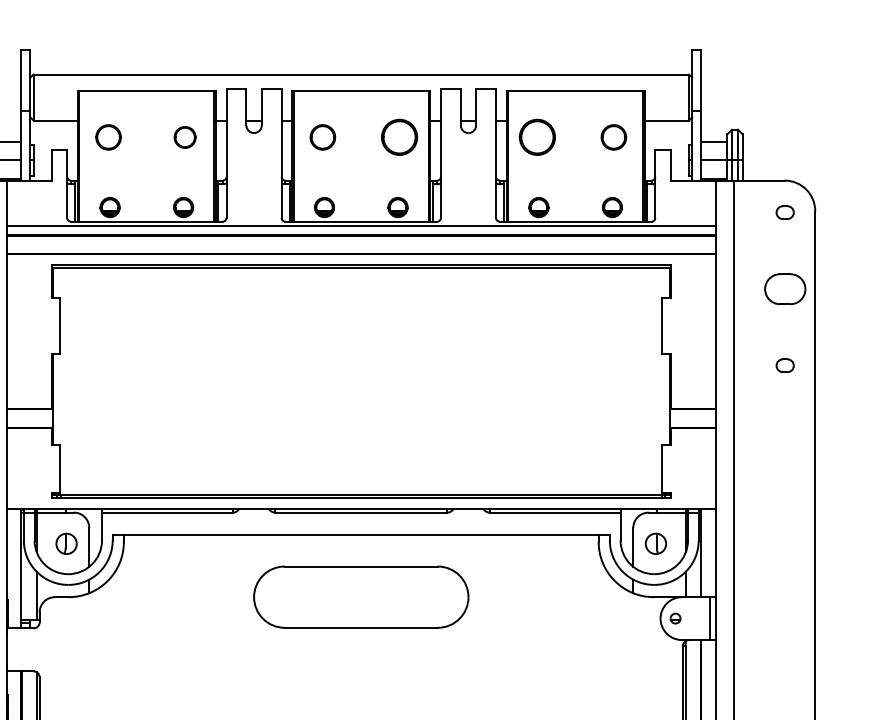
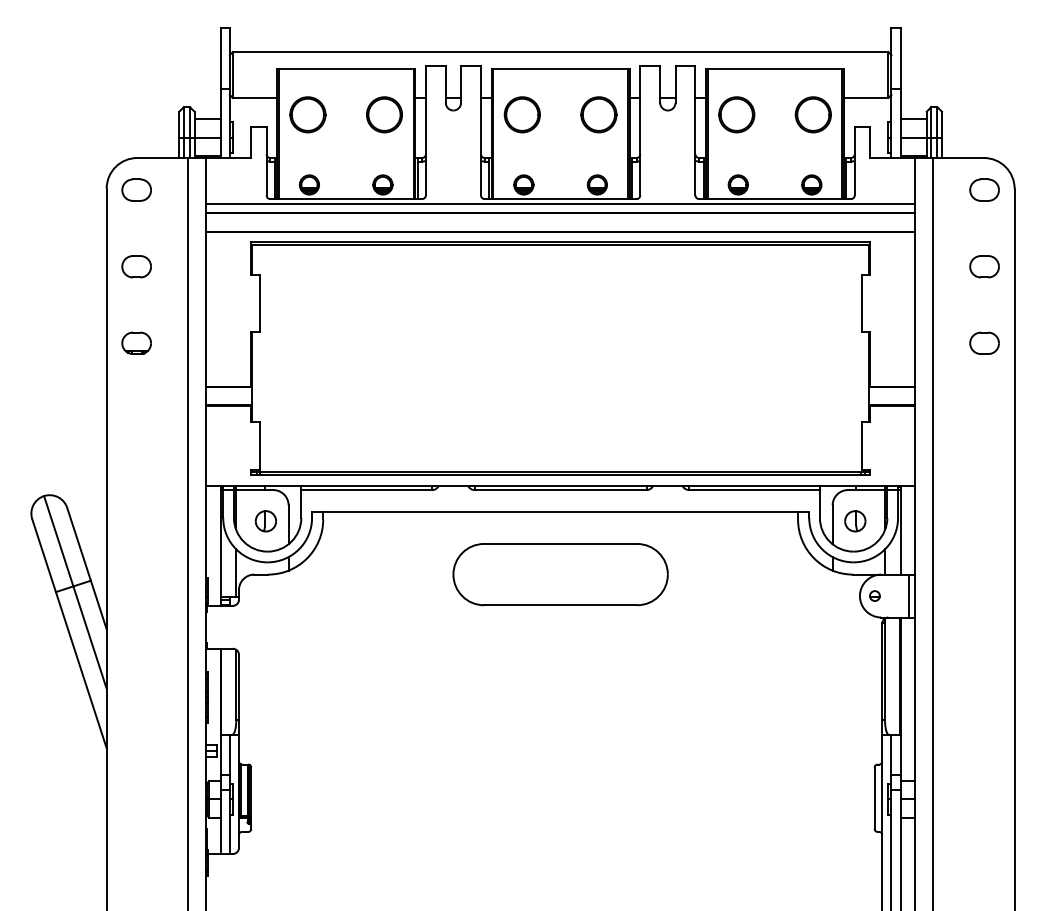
part: (108, 137) -> (307, 114), size x1.43
part: (185, 137) -> (384, 114), size x1.67
part: (322, 137) -> (521, 114), size x1.43
part: (613, 137) -> (812, 114), size x1.43
part: (785, 212) -> (984, 189), size x1.67
part: (785, 289) -> (984, 266), size x0.71
part: (785, 365) -> (984, 342), size x1.67

